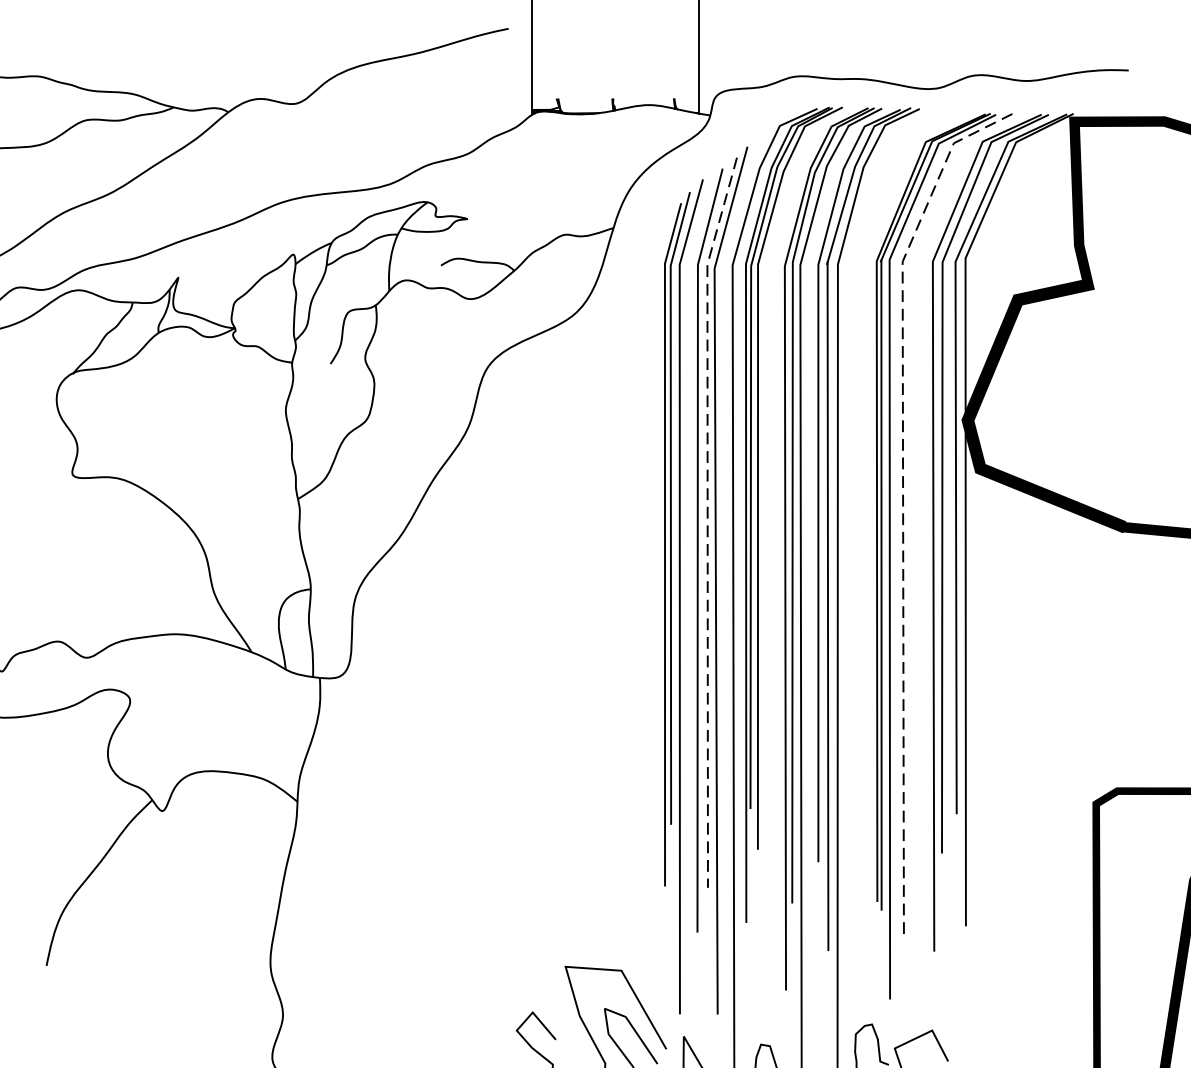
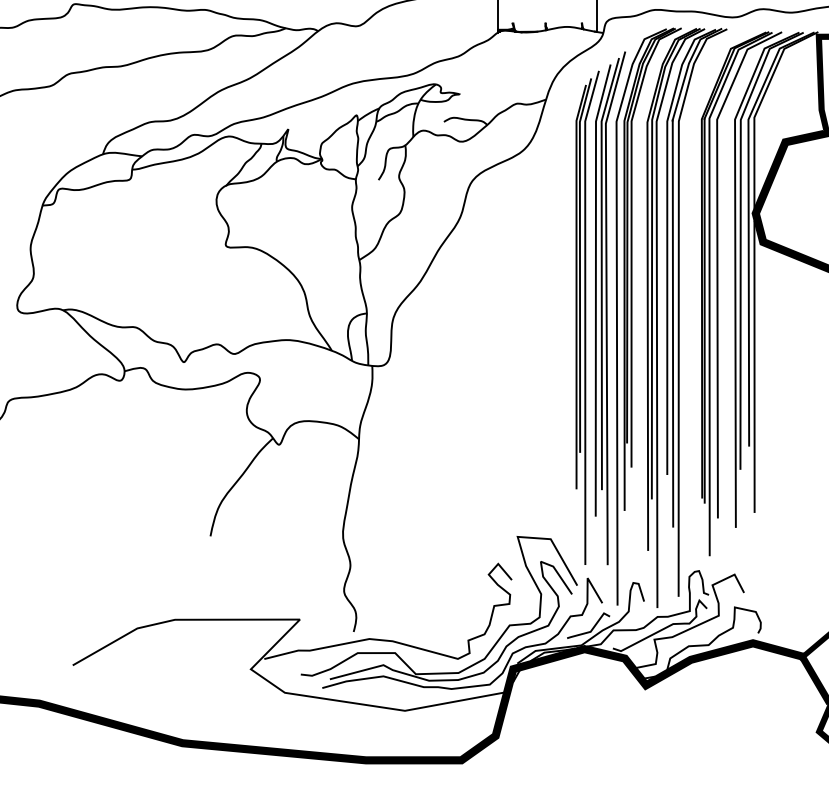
line: (903, 499) -> (717, 260), dashed -> solid
line: (707, 520) -> (601, 272), dashed -> solid

